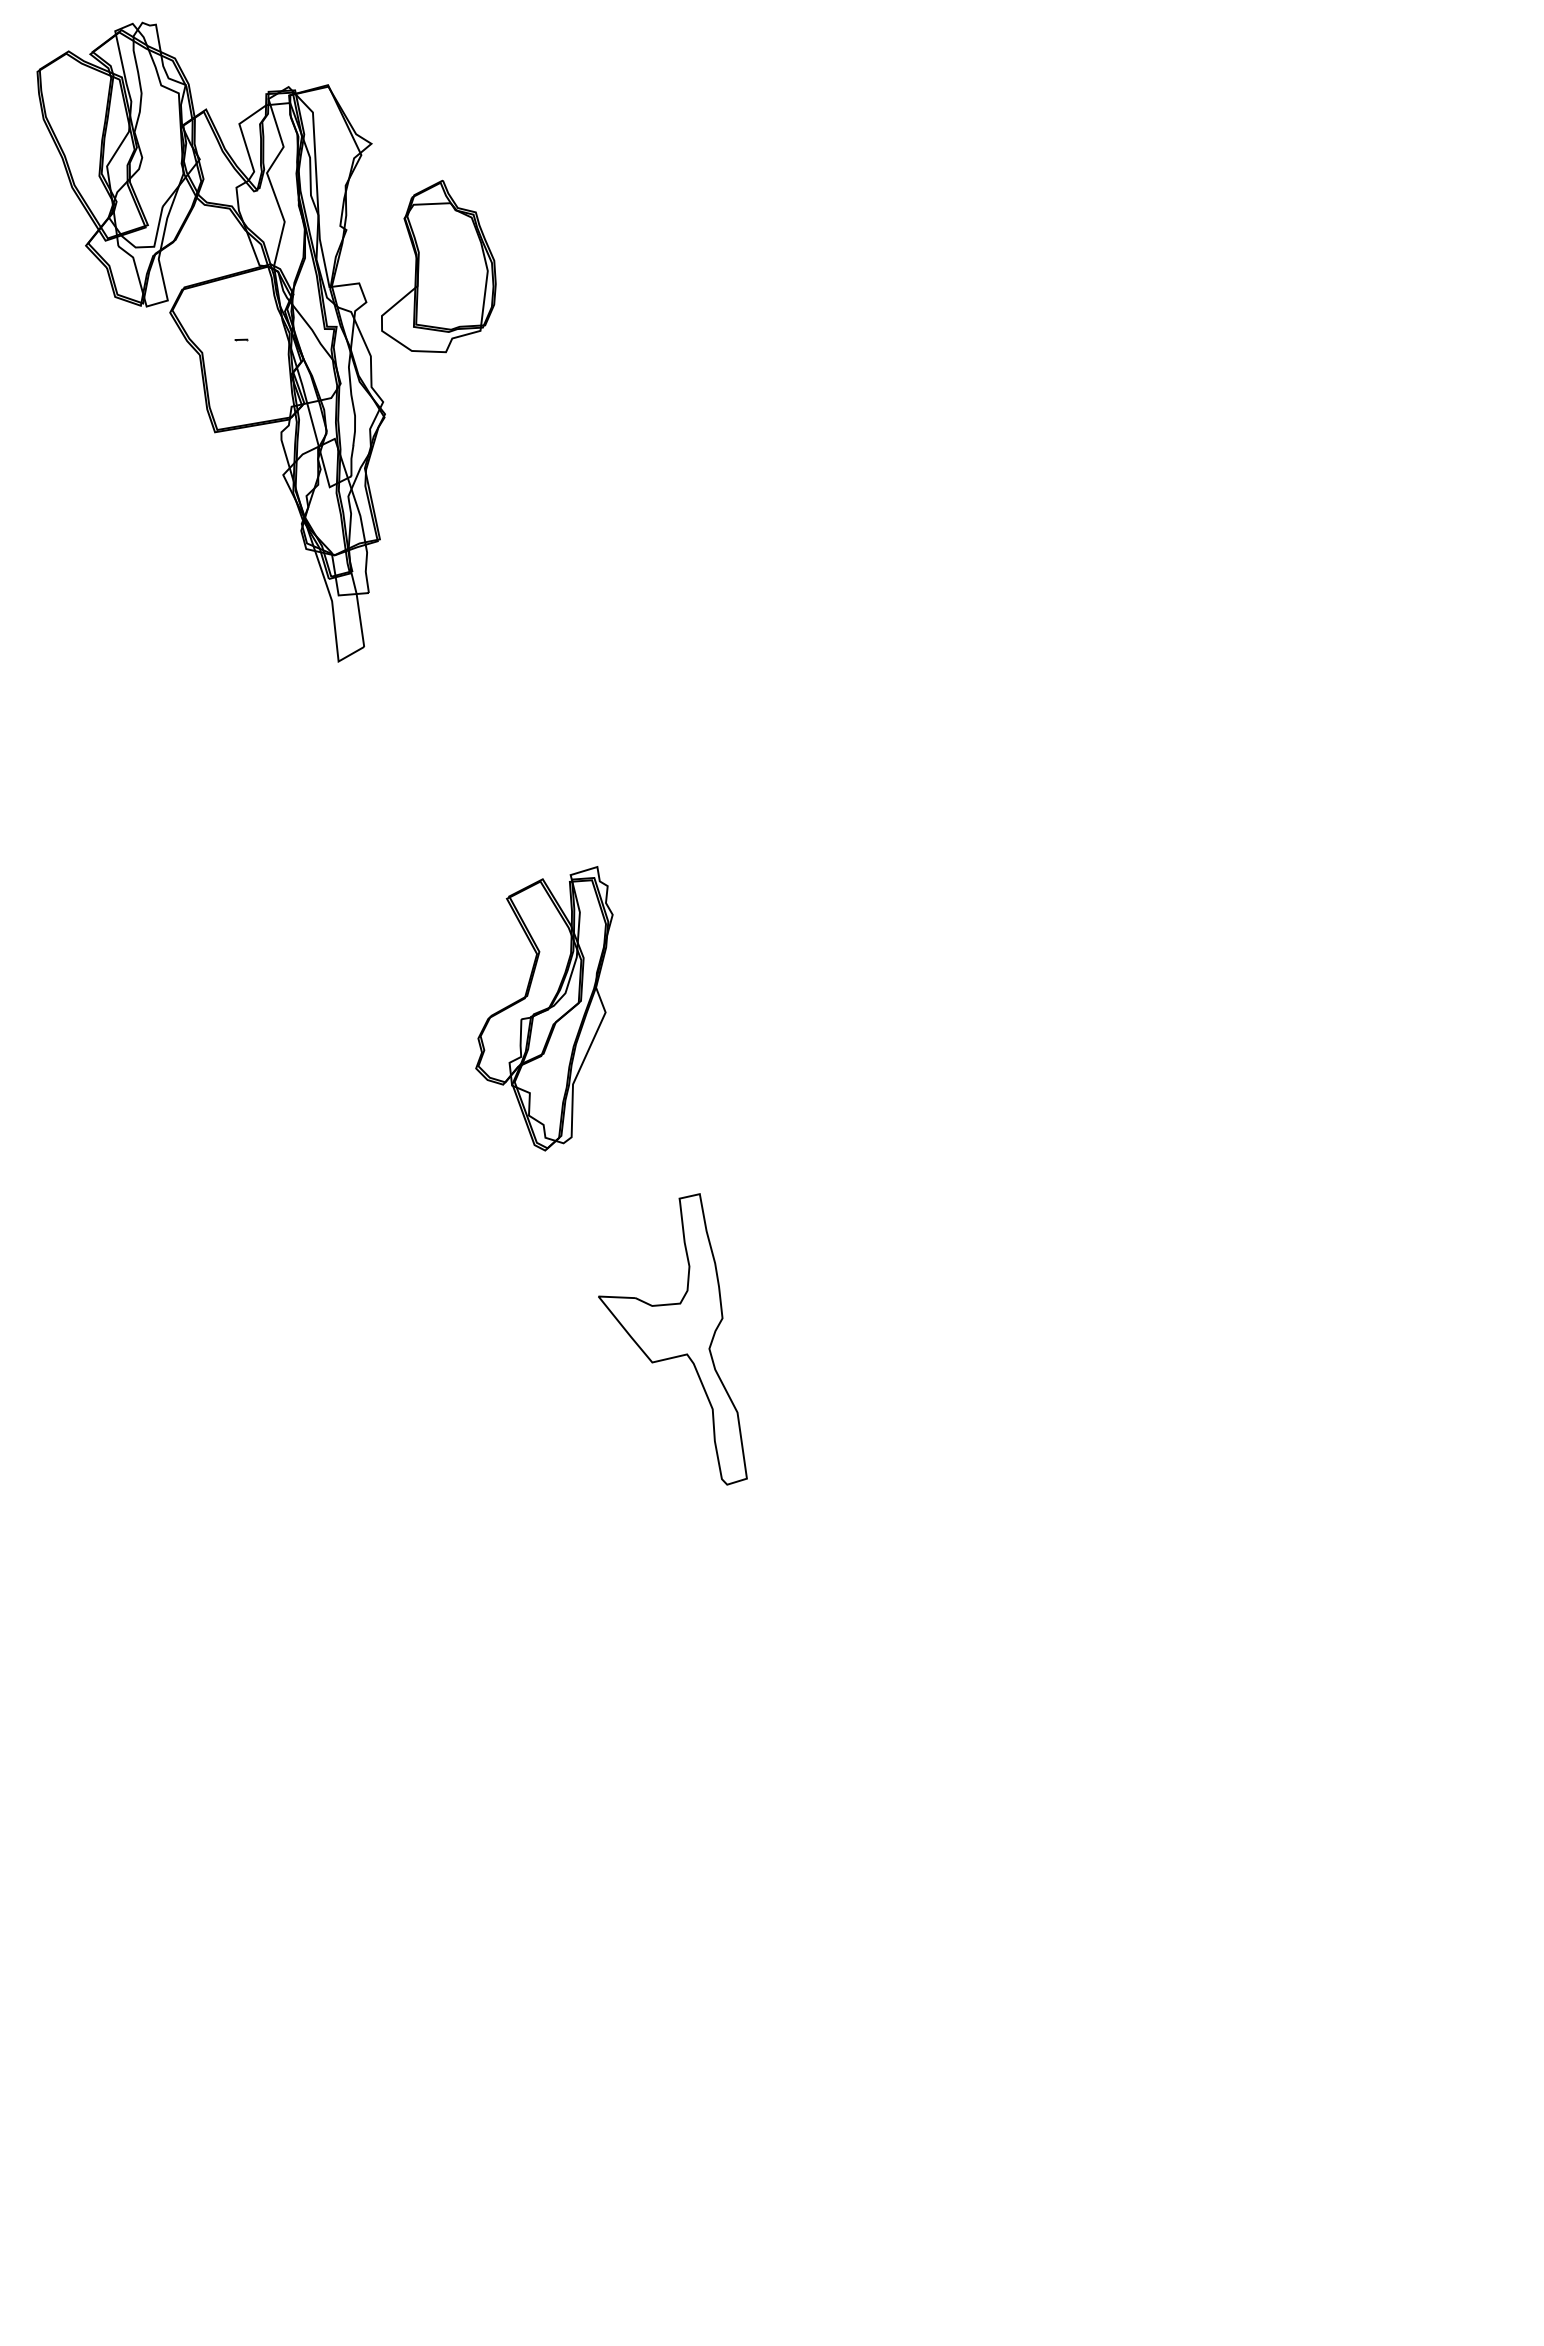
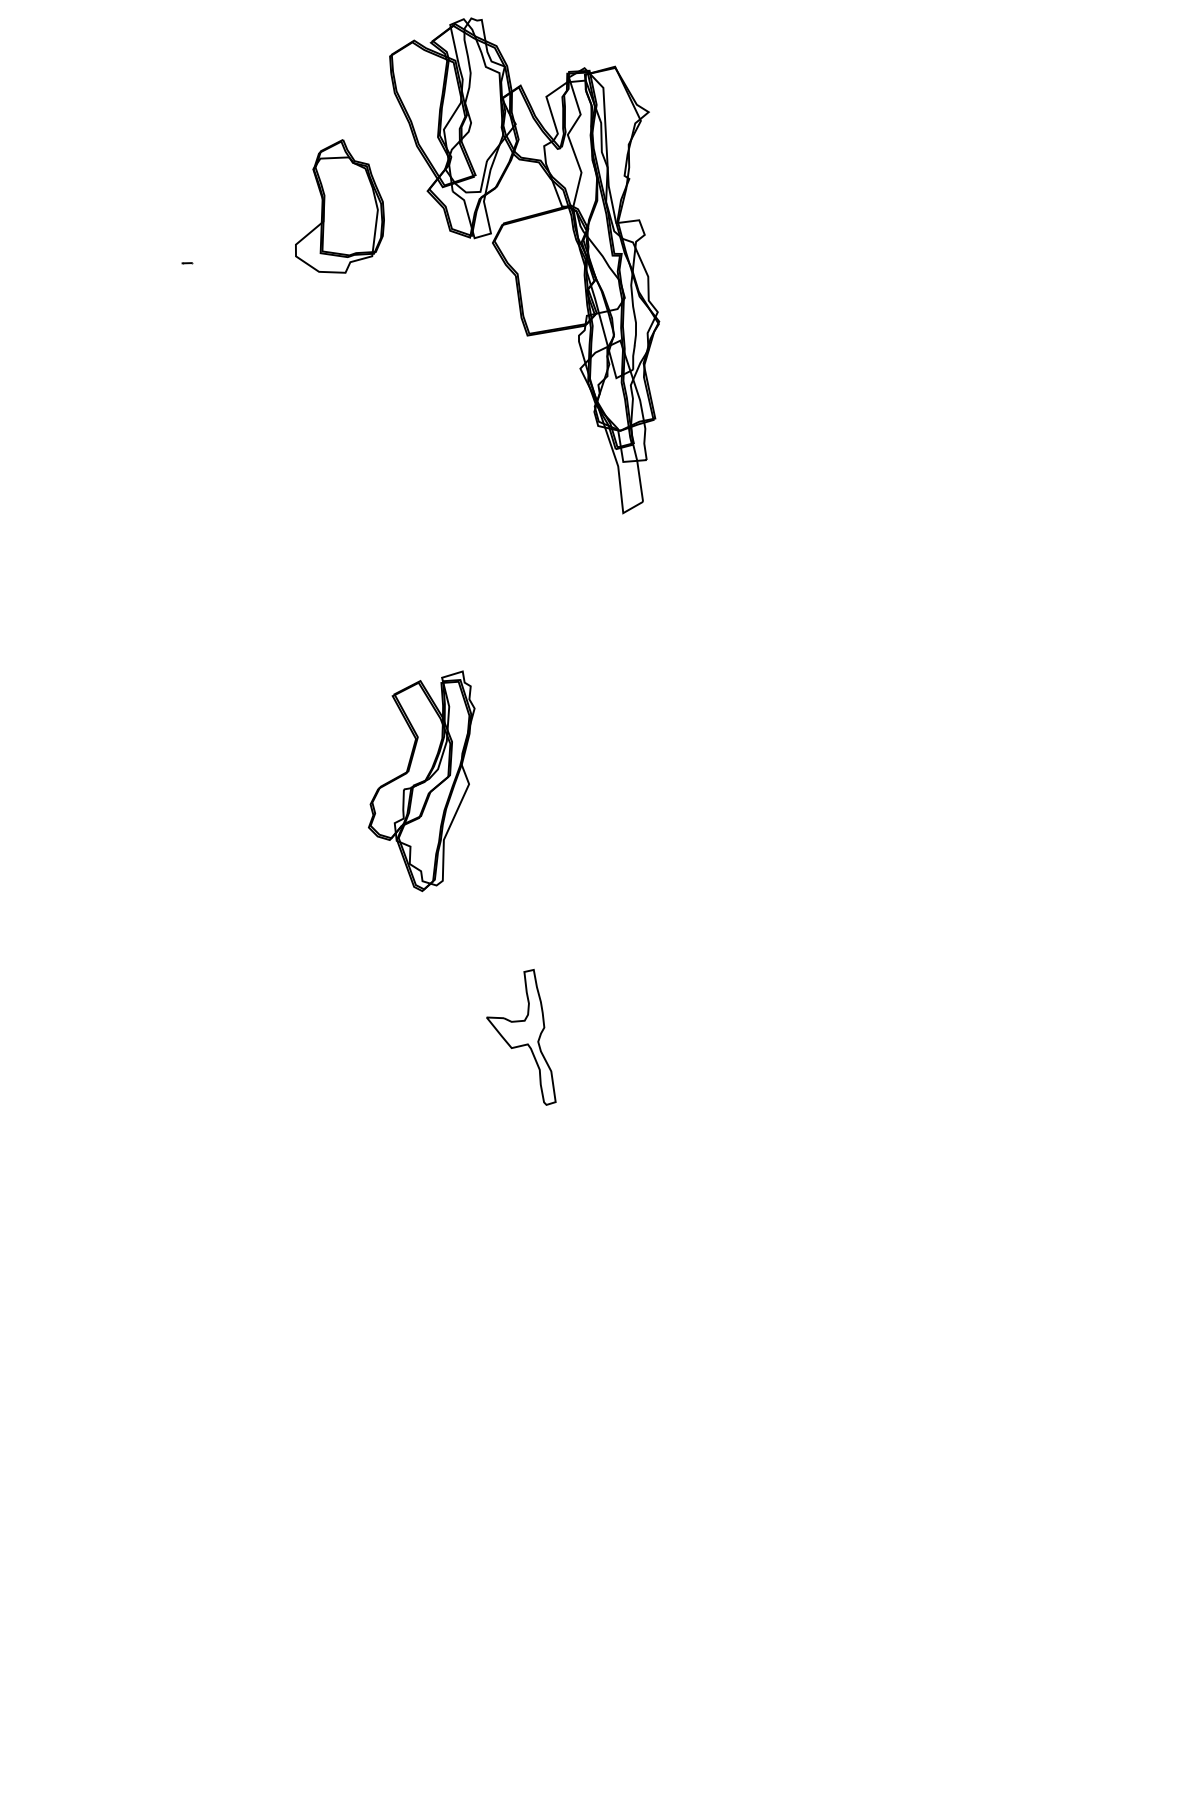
part: (210, 341) -> (524, 265), moved
part: (672, 1339) -> (520, 1037), size x0.6

